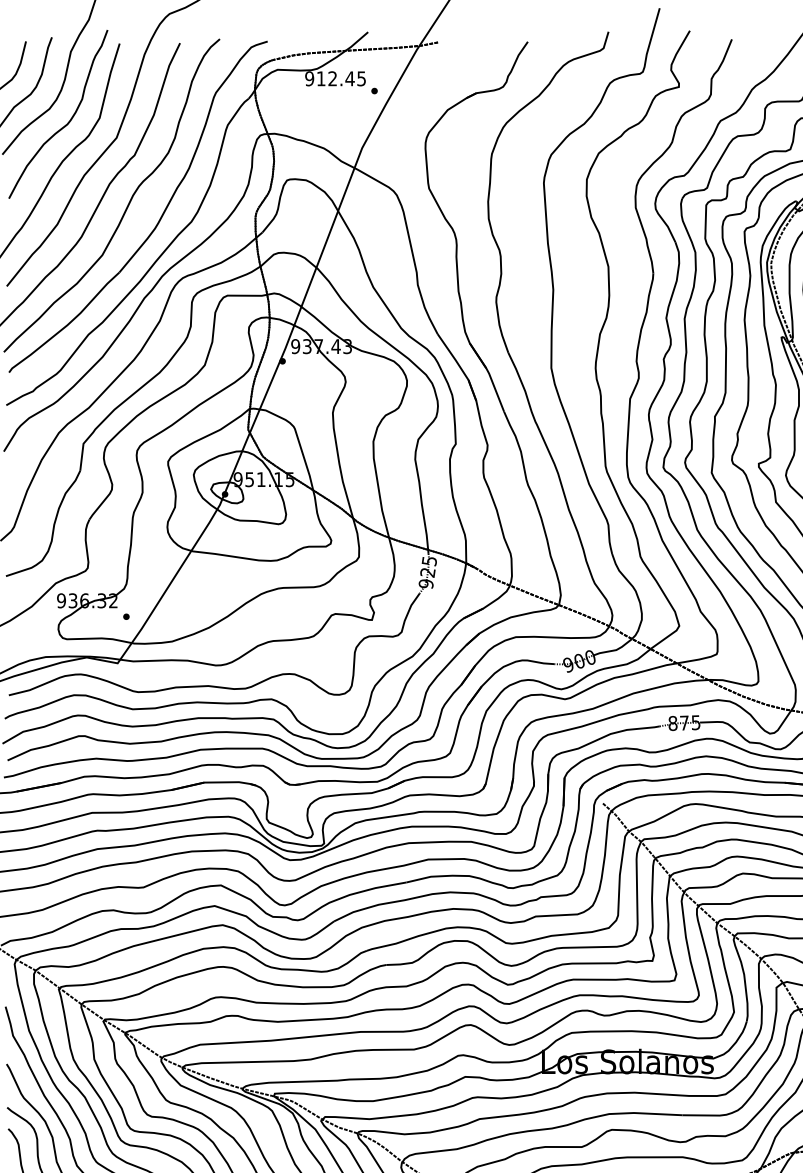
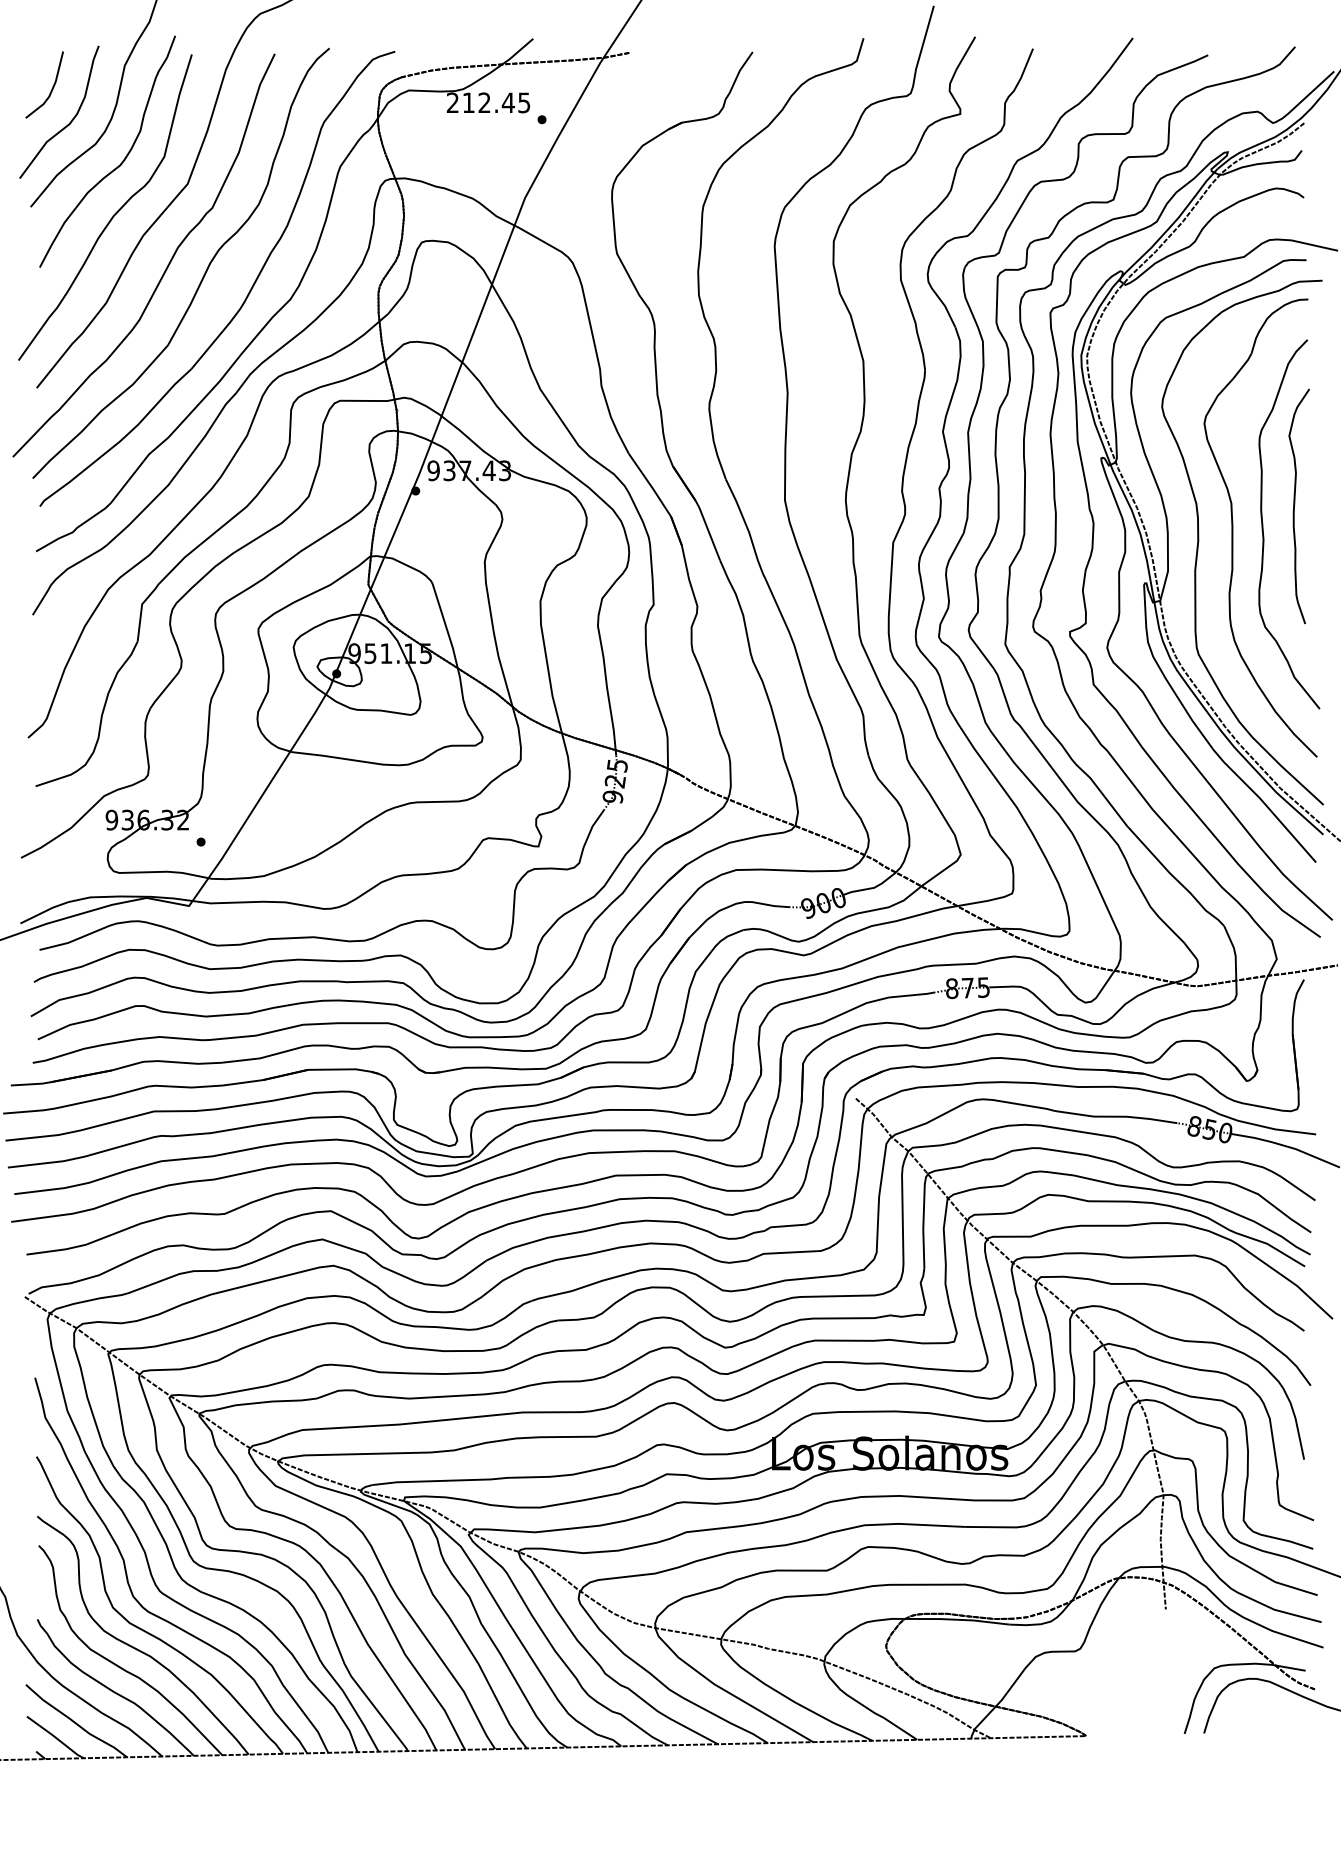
text: (309, 78) -> (452, 102), 912.45 -> 212.45

